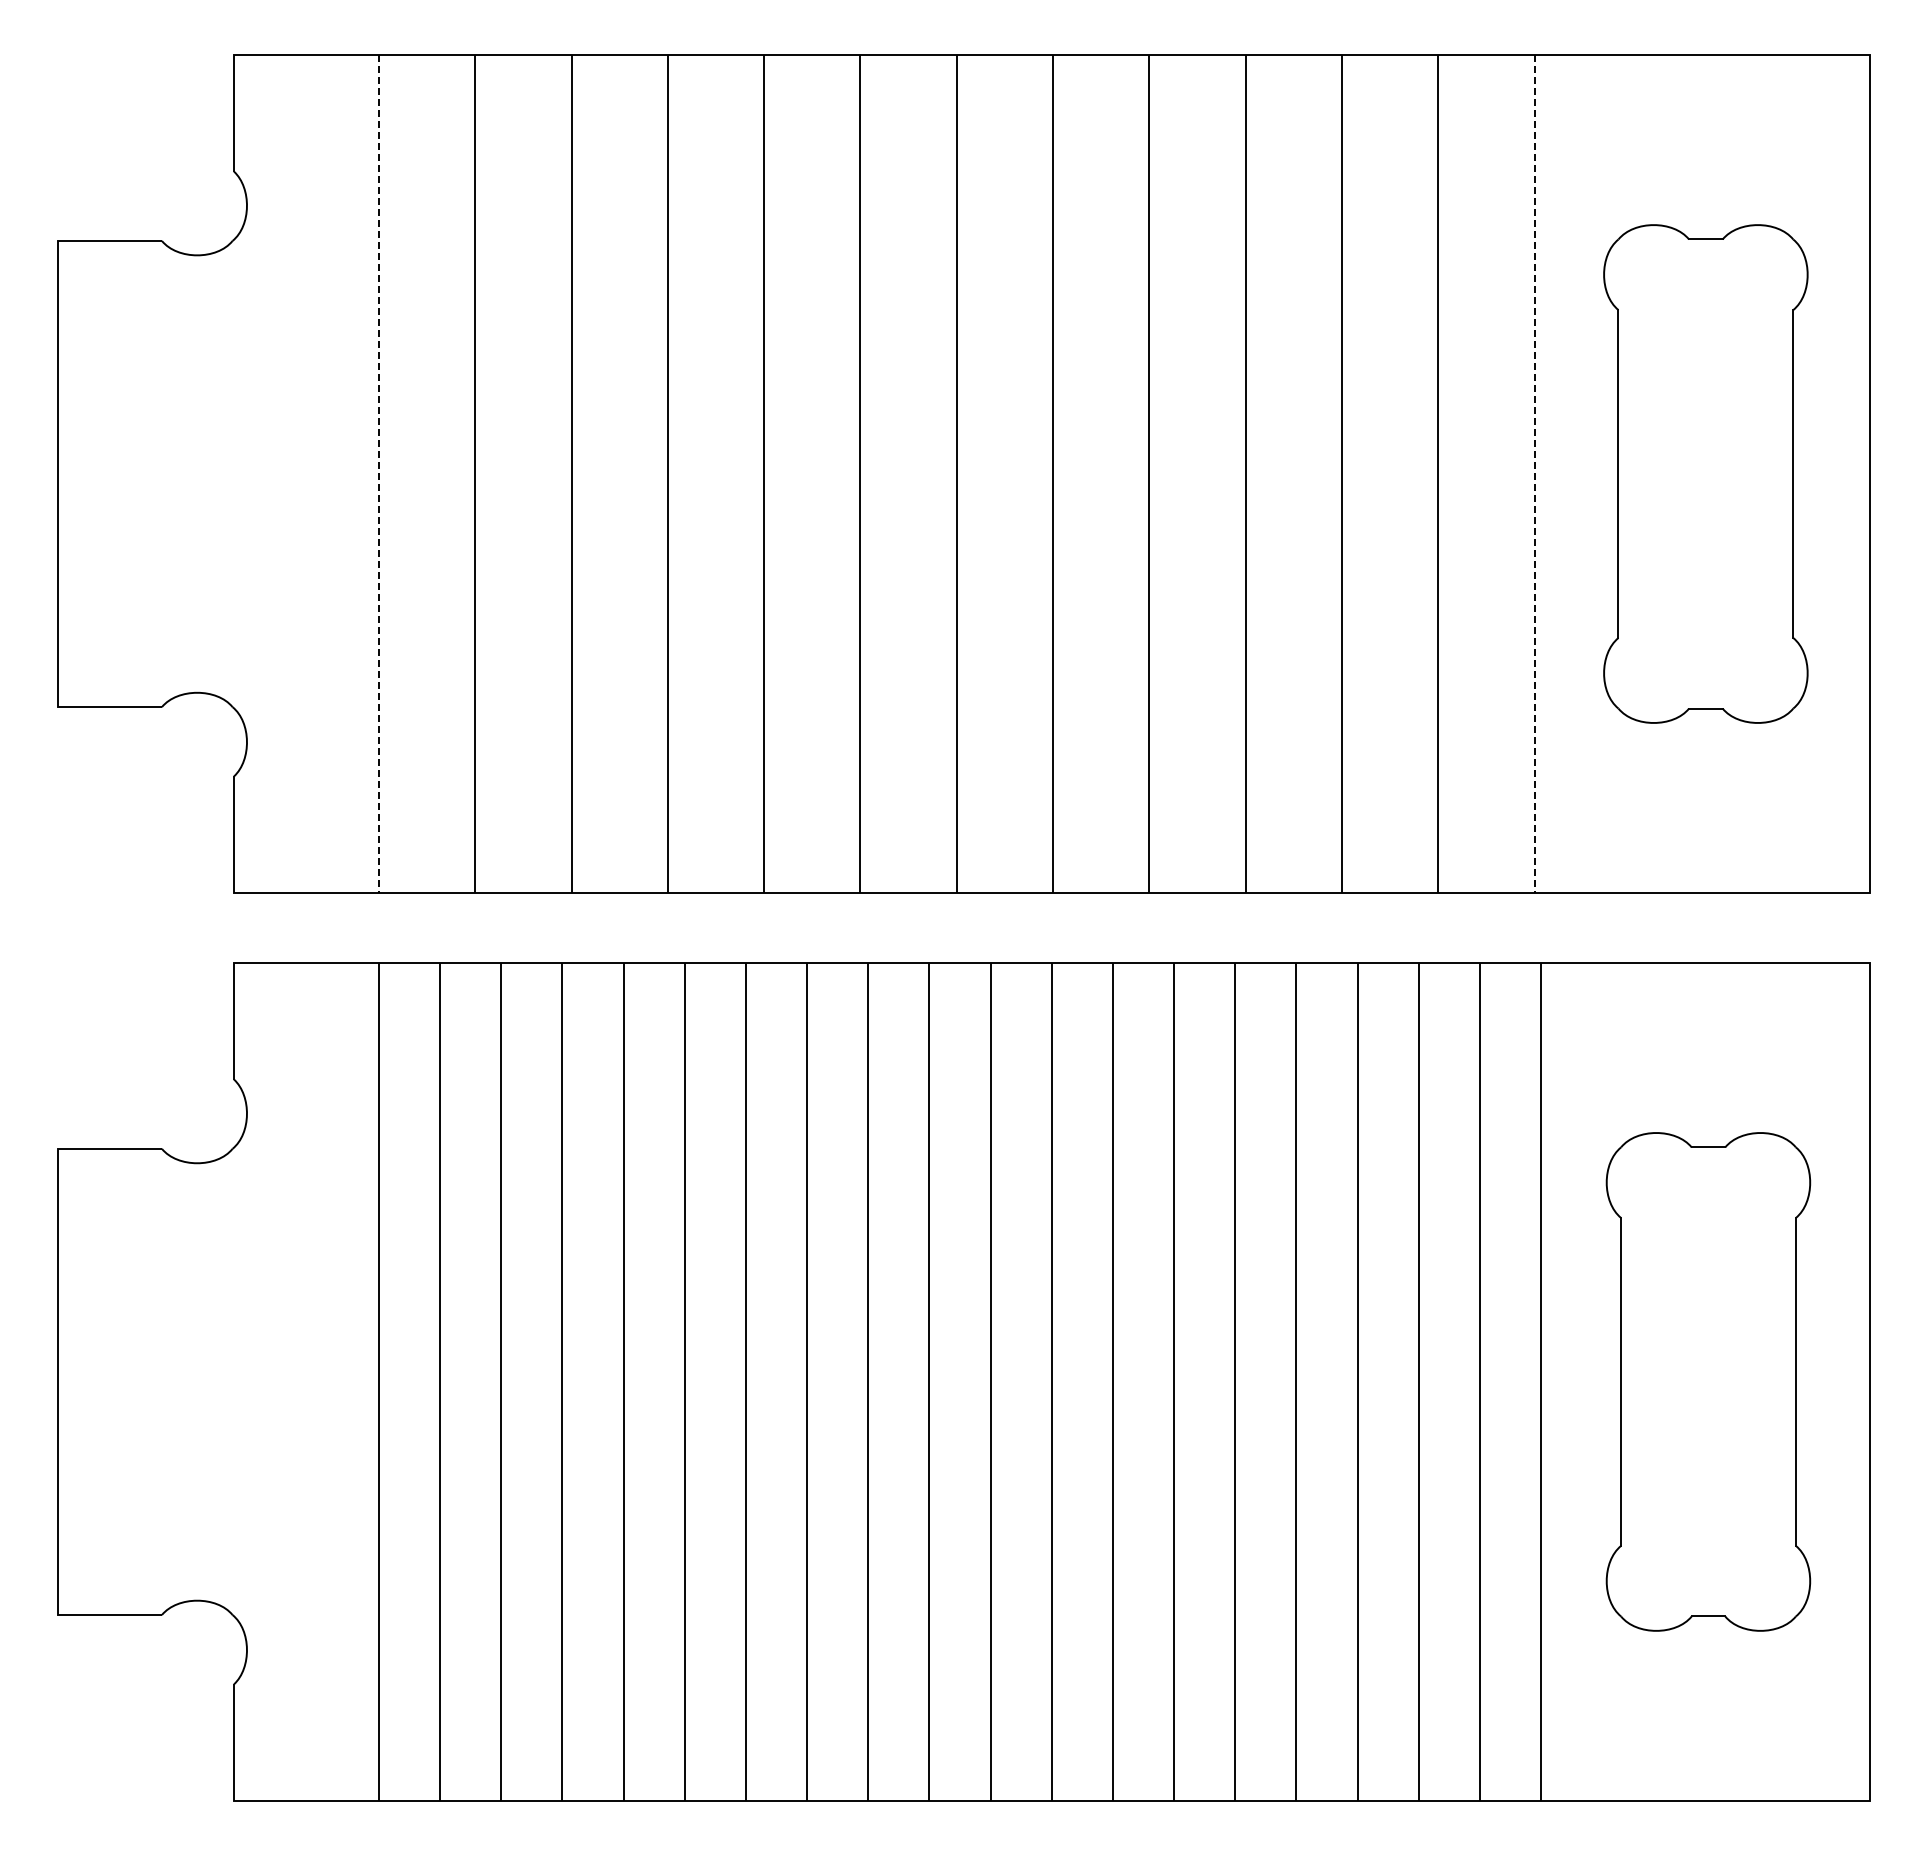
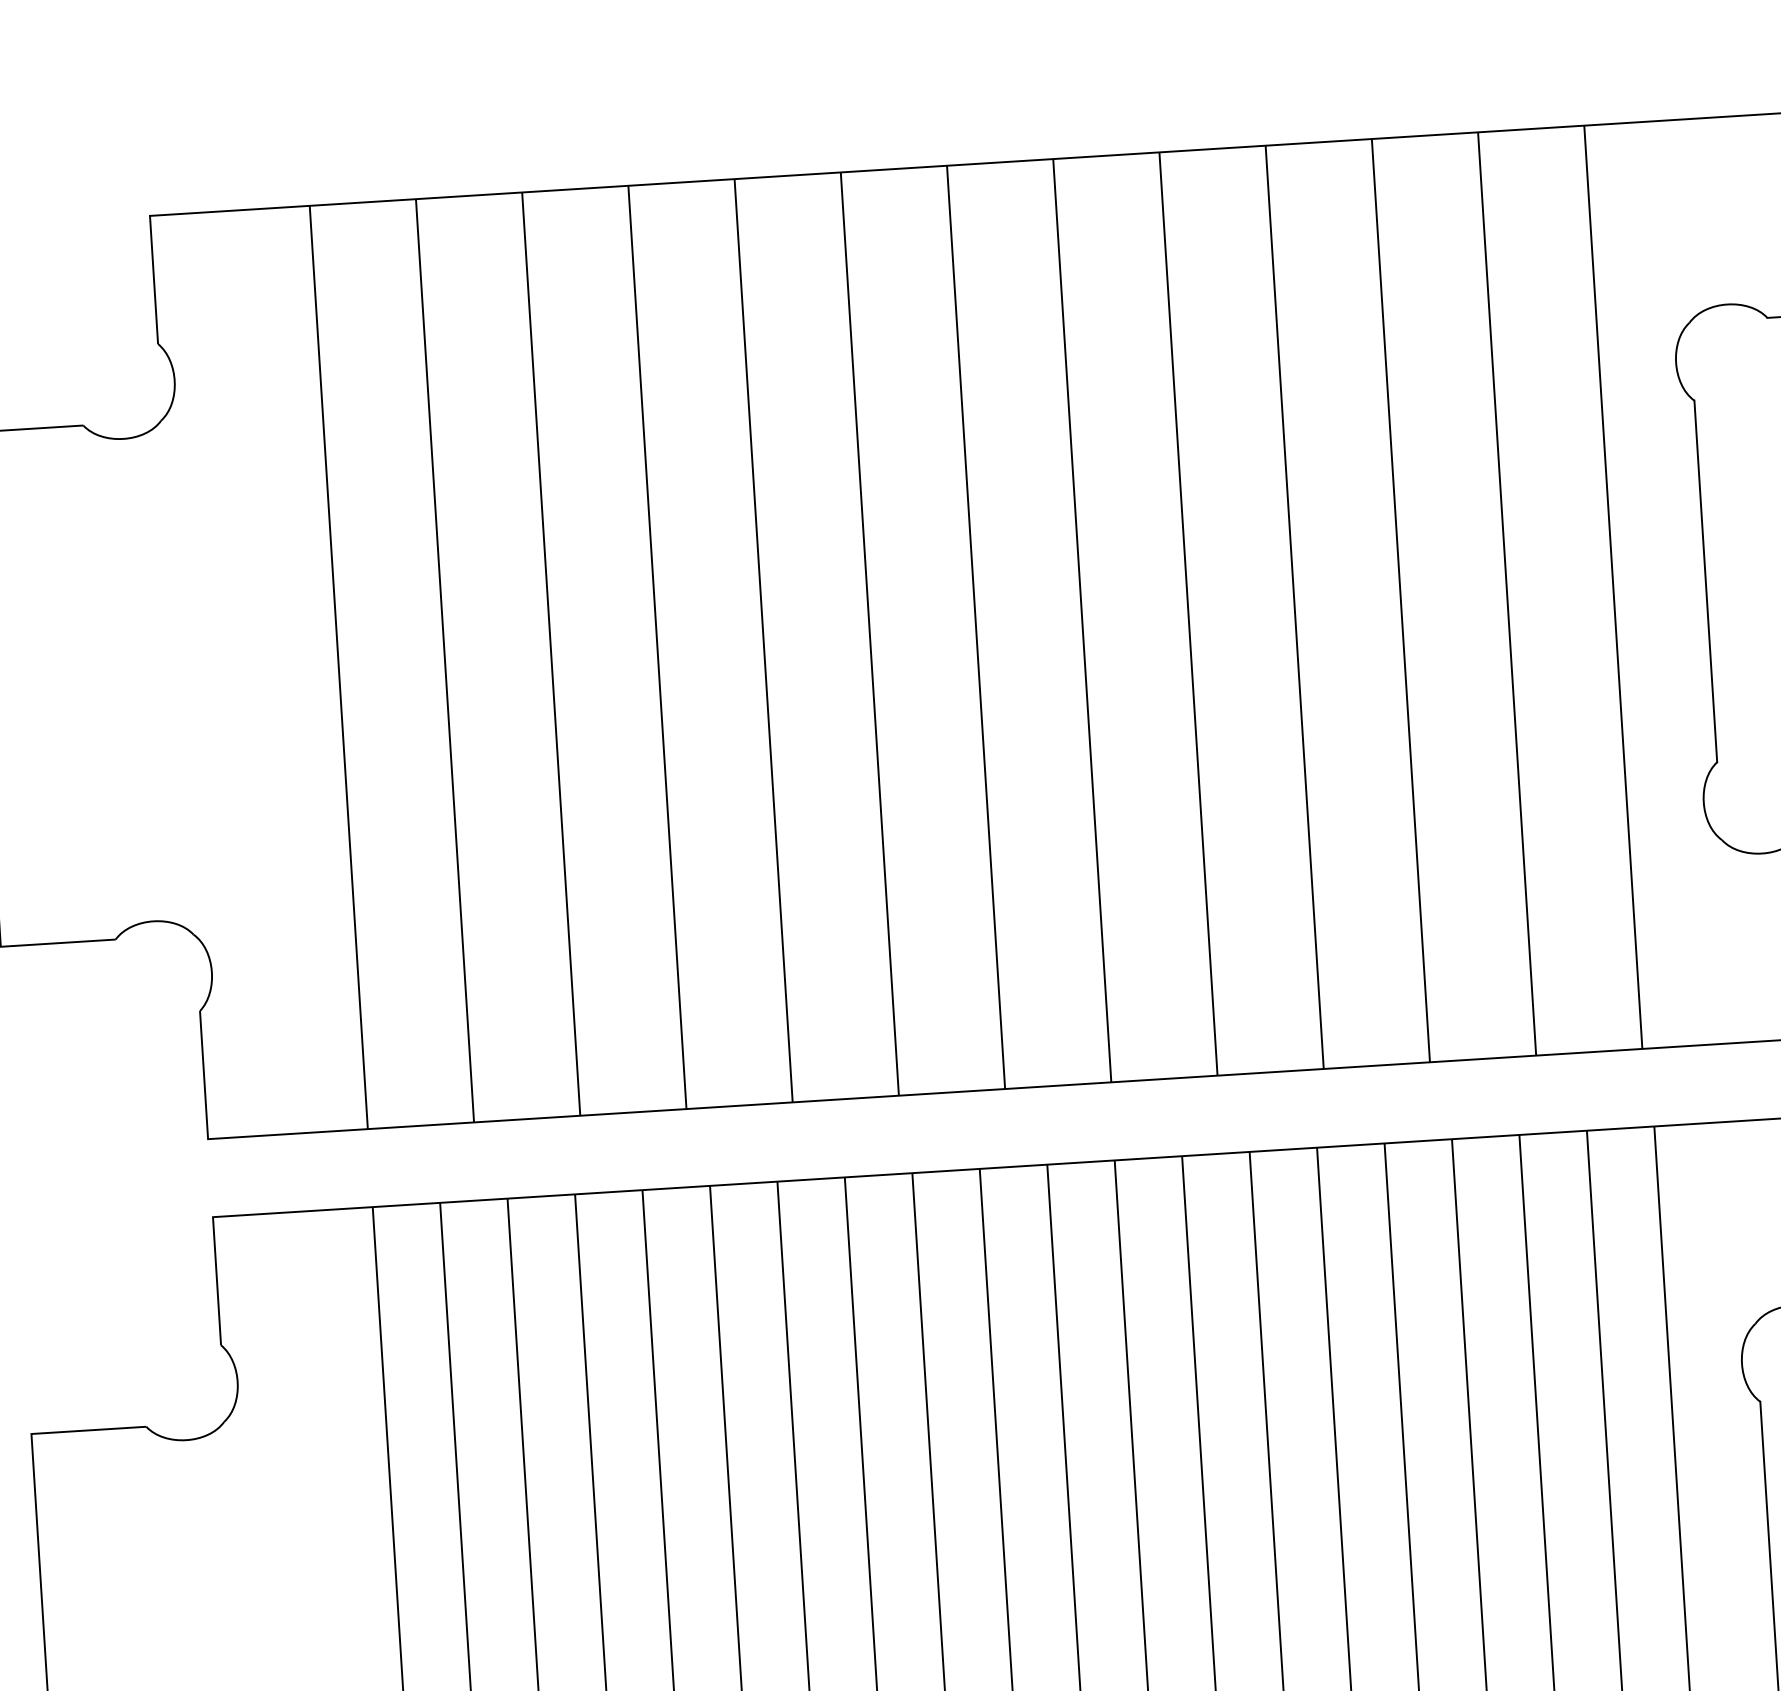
line: (378, 474) -> (338, 668), dashed -> solid
line: (1534, 474) -> (1613, 587), dashed -> solid

